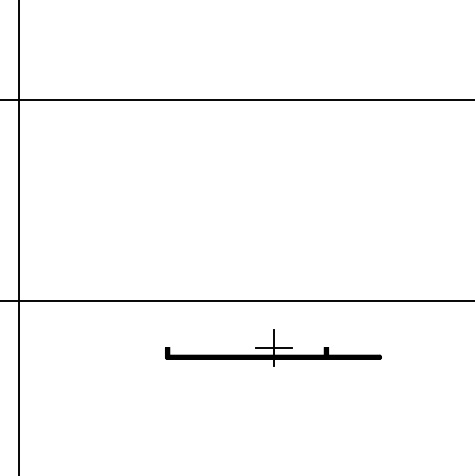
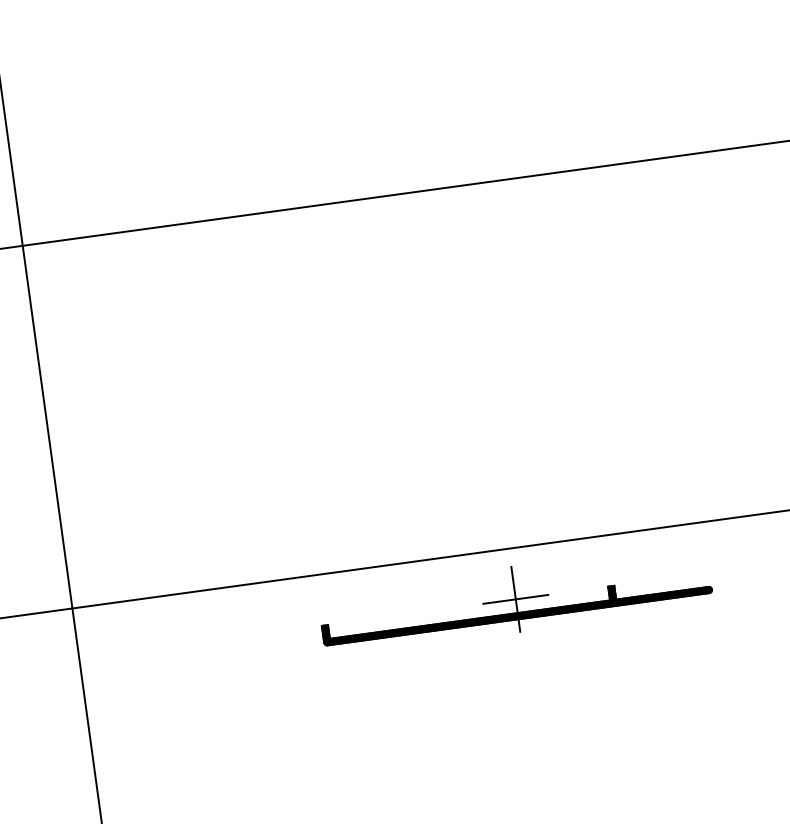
part: (273, 347) -> (515, 598), moved

